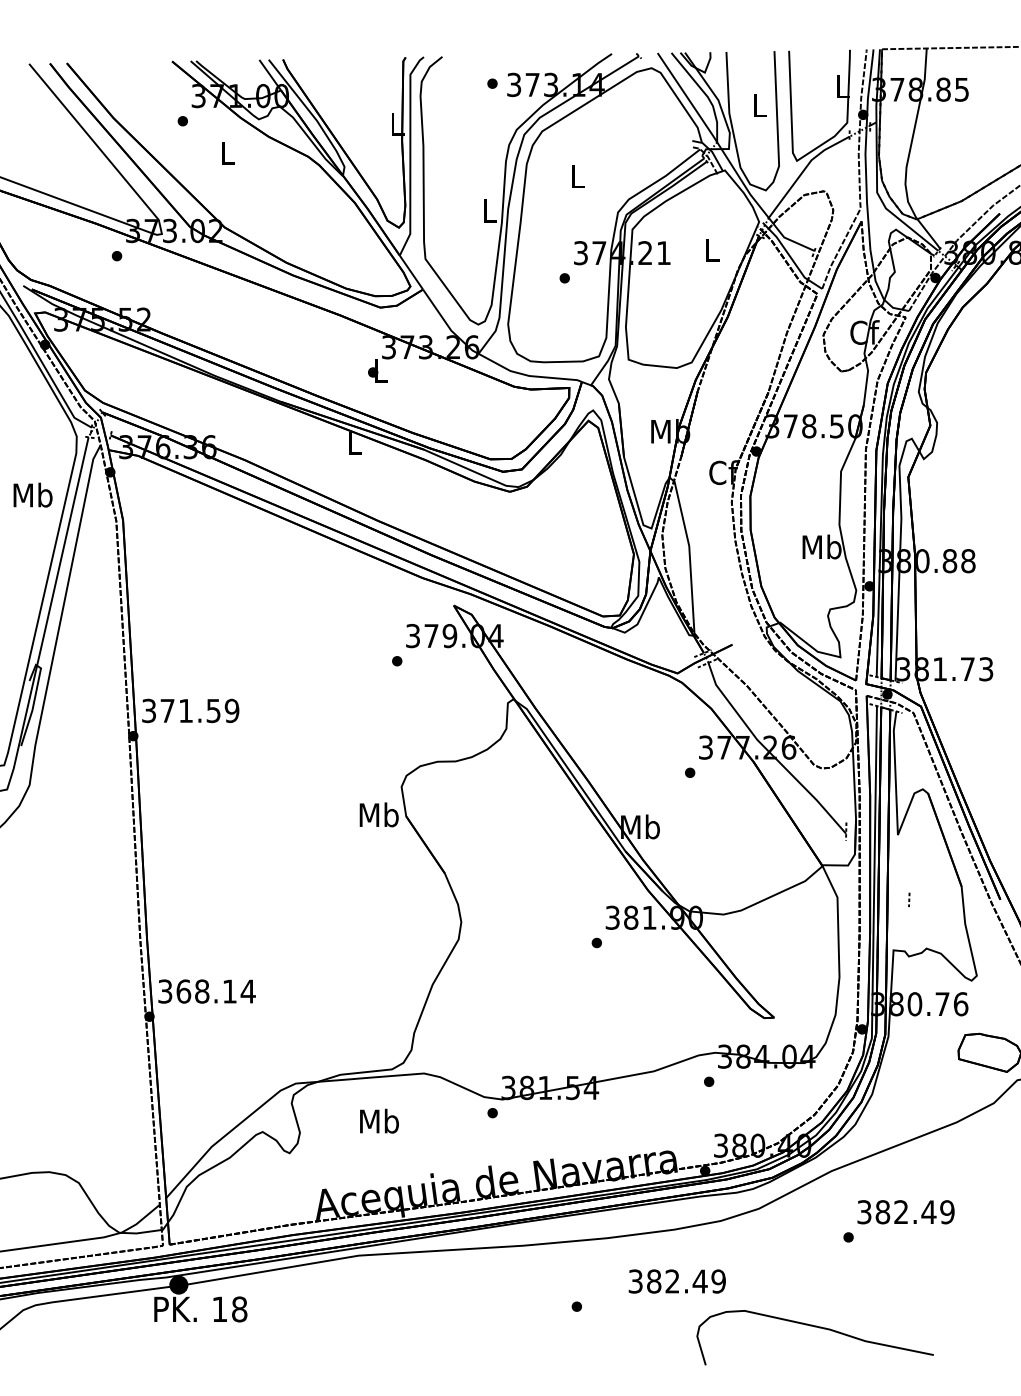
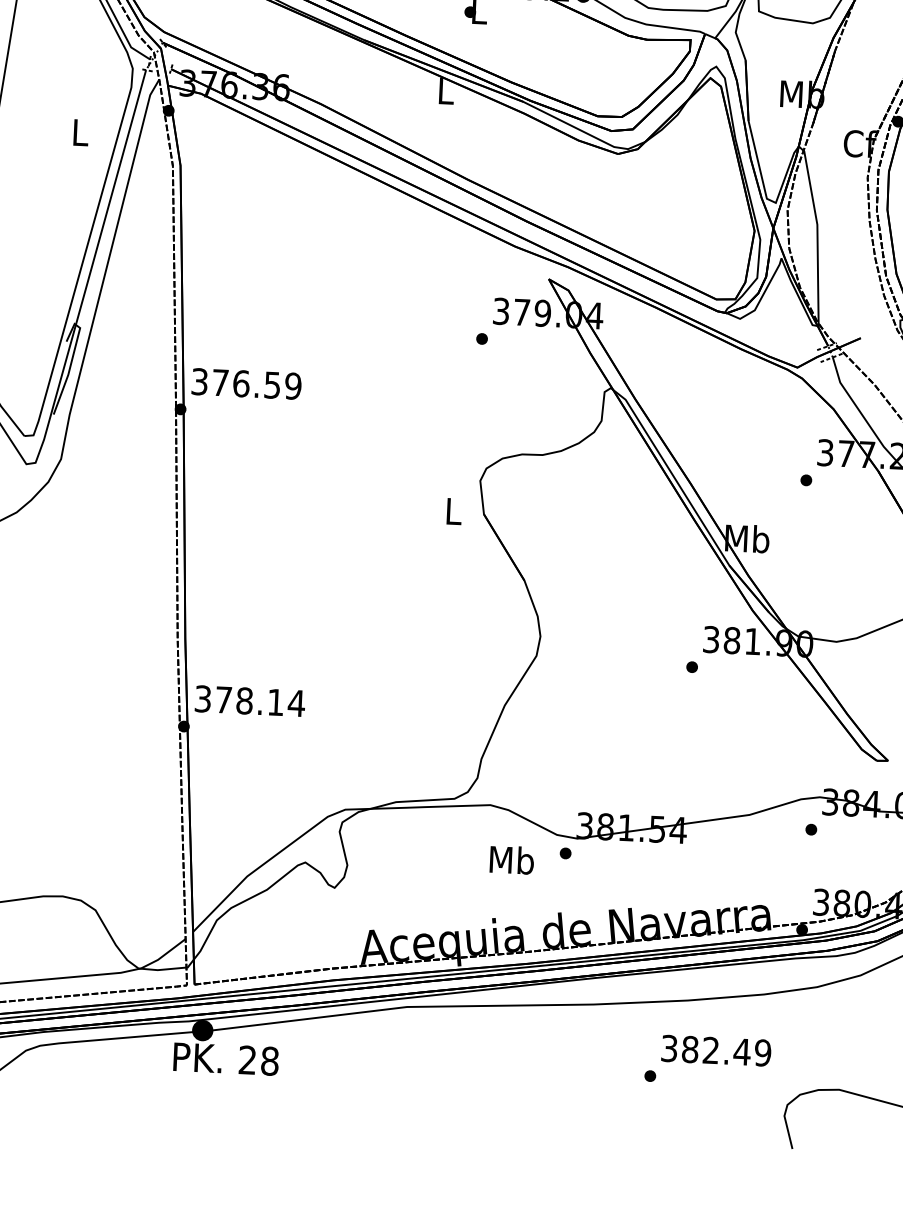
text: (32, 494) -> (79, 131), Mb -> L
text: (186, 710) -> (241, 383), 371.59 -> 376.59
text: (378, 814) -> (452, 510), Mb -> L
text: (183, 991) -> (223, 699), 368.14 -> 378.14
text: (379, 1120) -> (512, 859), moved
text: (676, 1281) -> (715, 1050), moved
text: (219, 1308) -> (247, 1059), 18 -> 28

